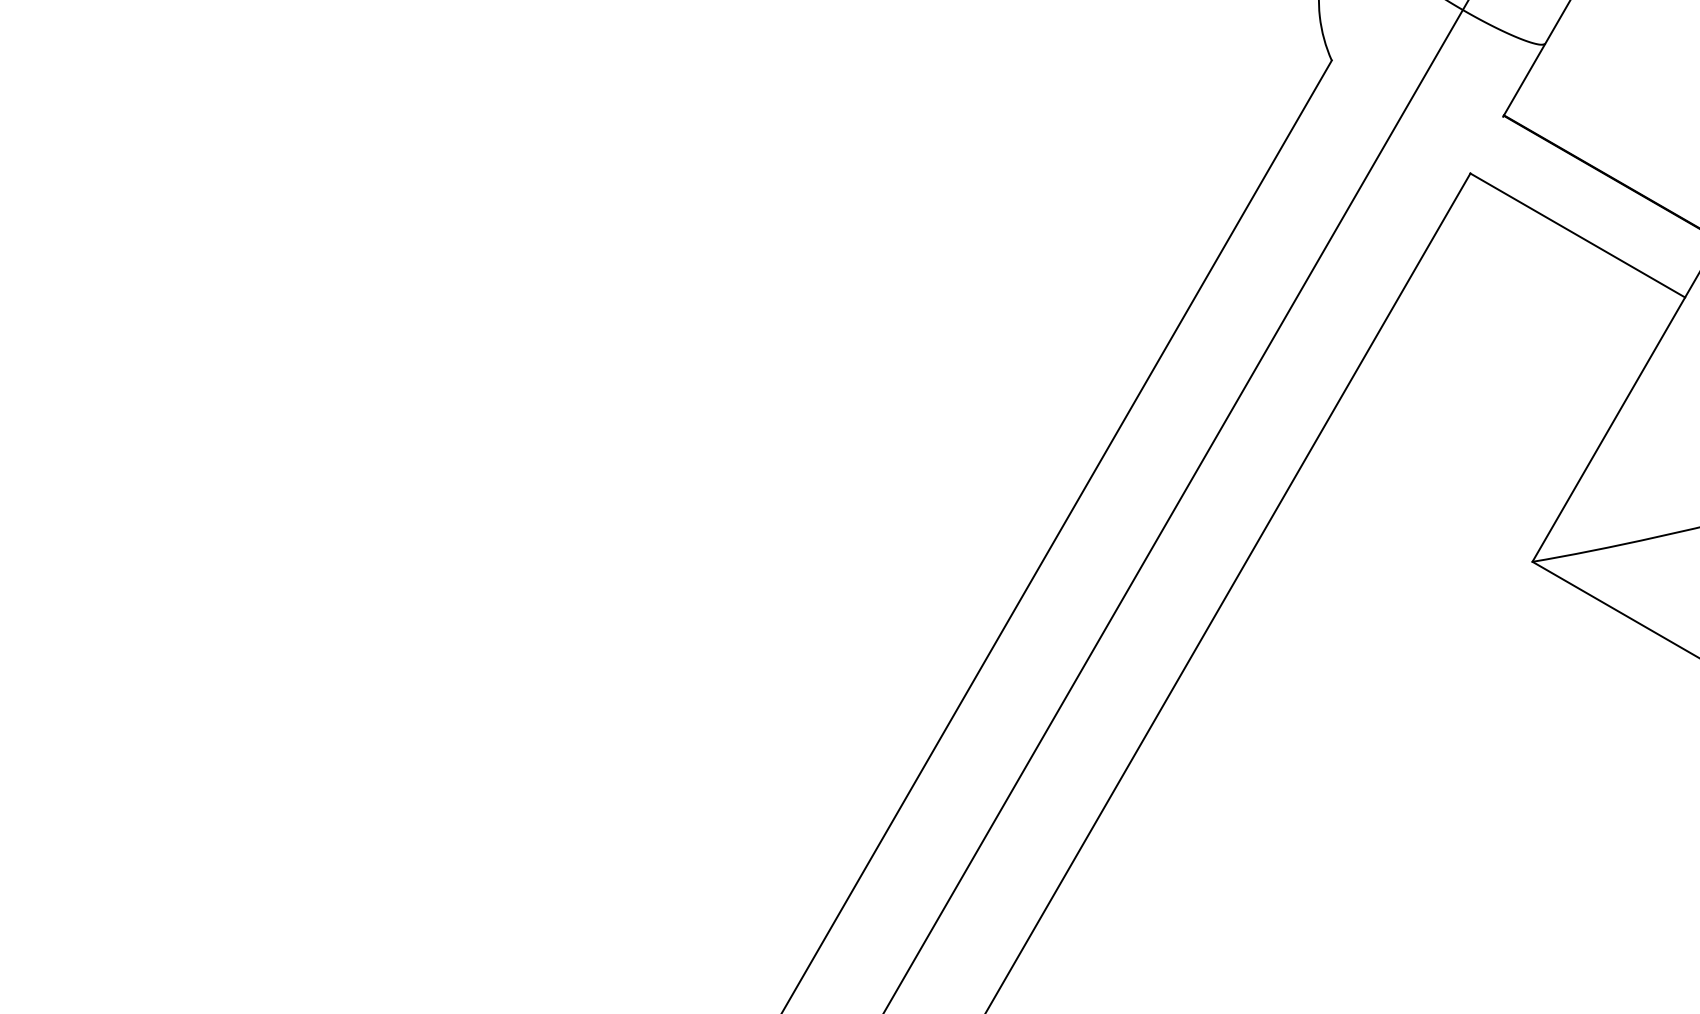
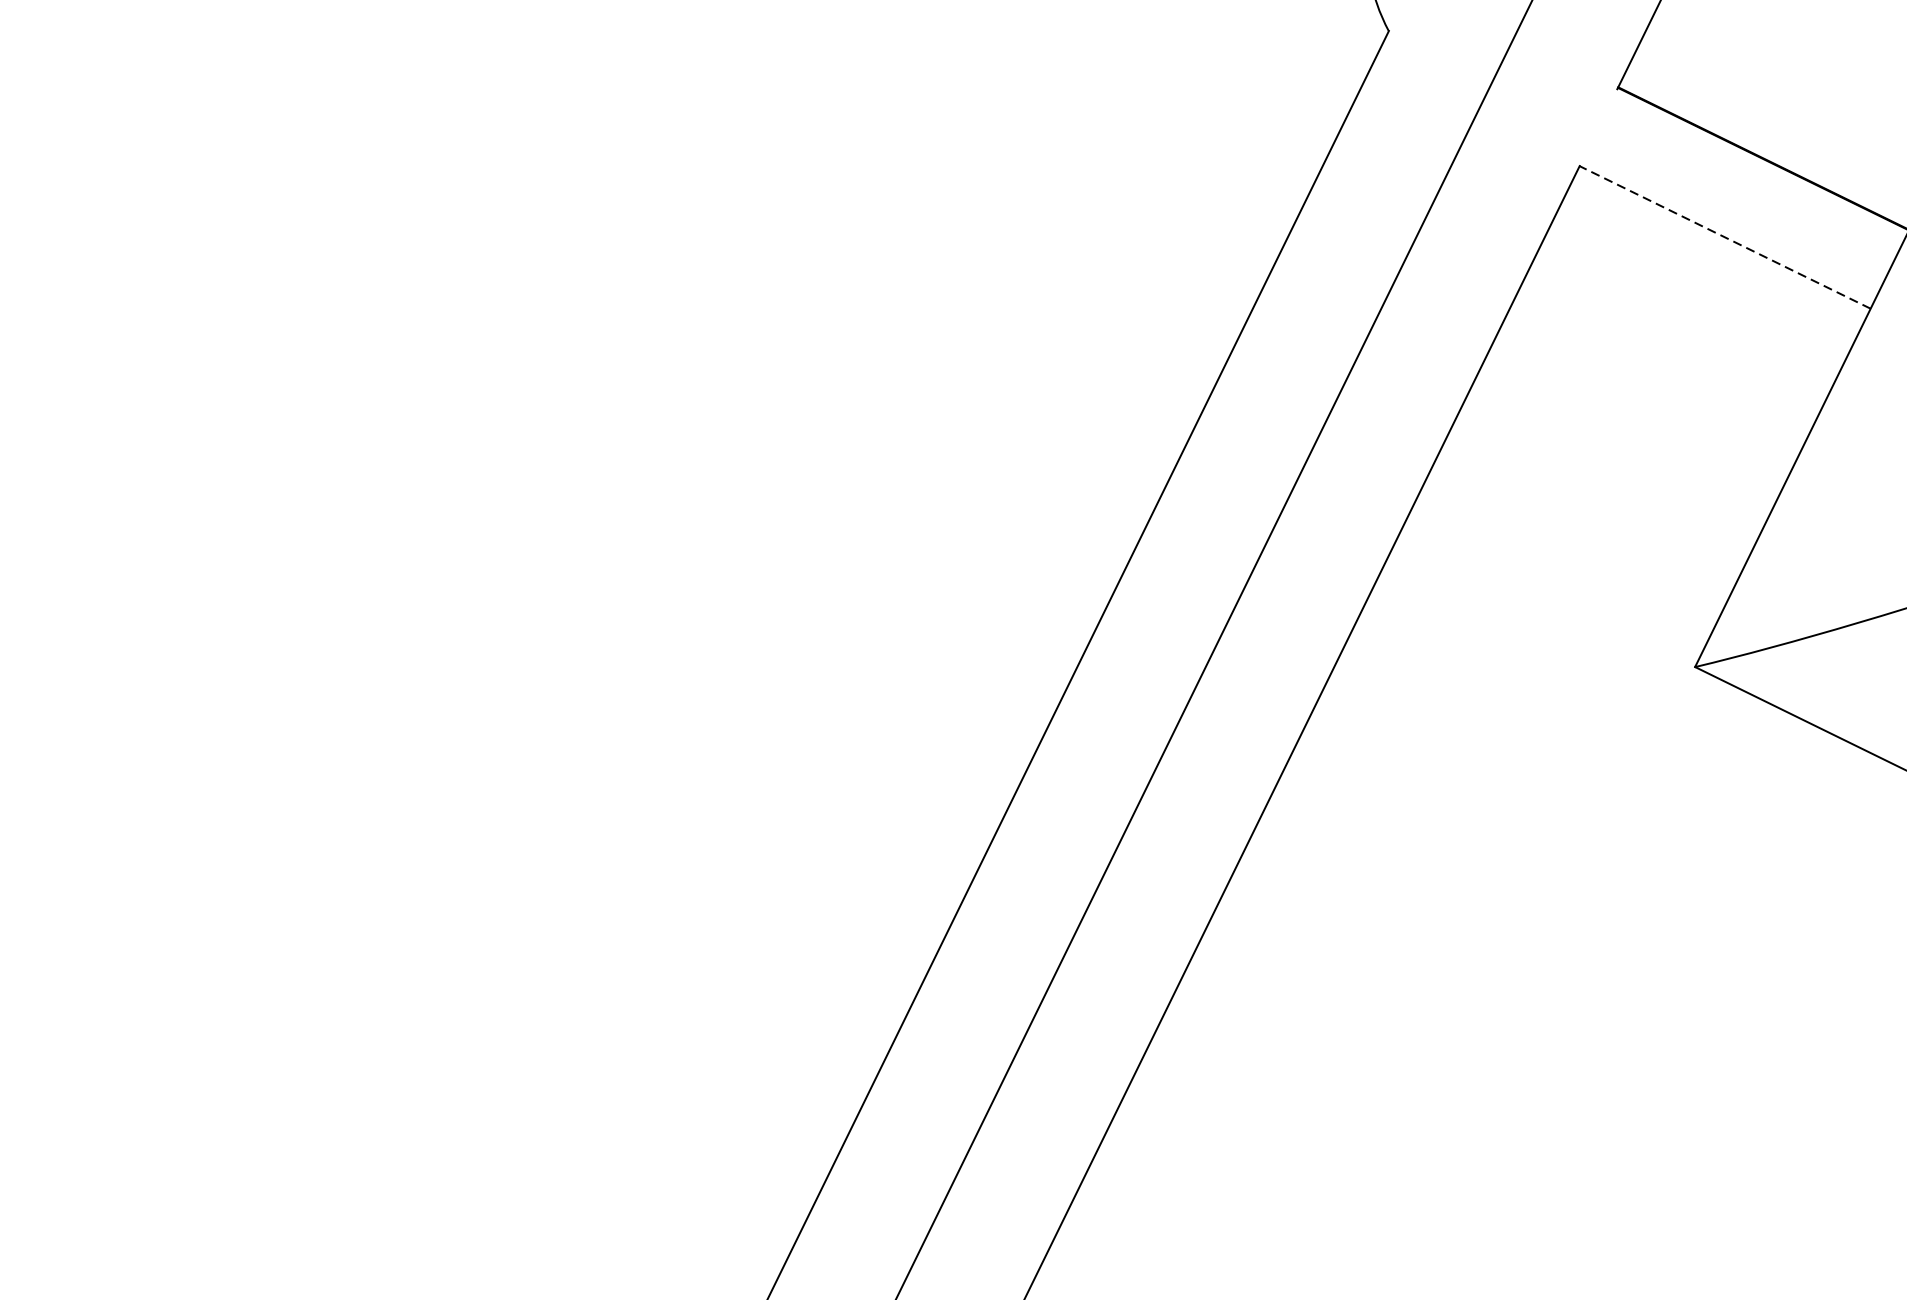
line: (1577, 235) -> (1724, 237), solid -> dashed

